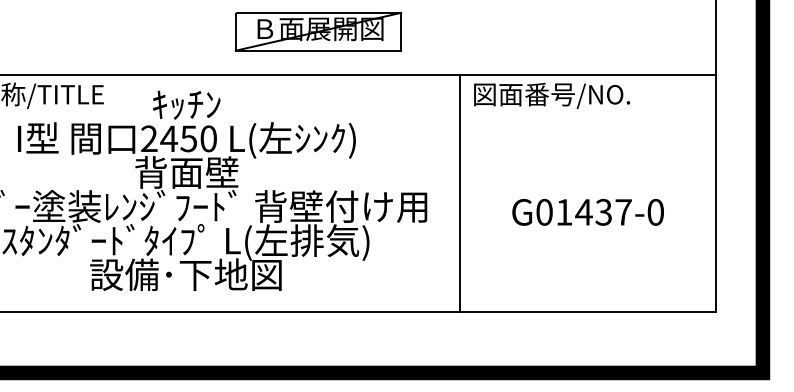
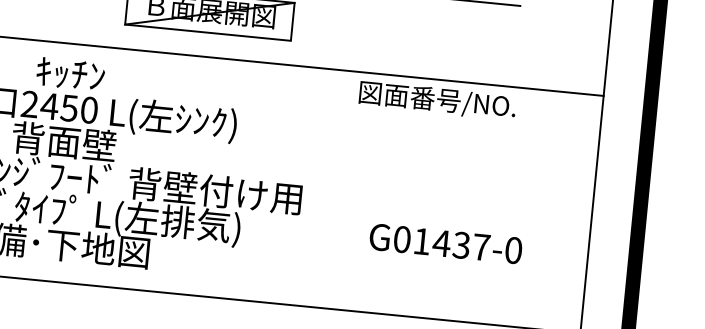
line: (460, 192) -> (336, 188), removed
text: (587, 212) -> (445, 243), moved

